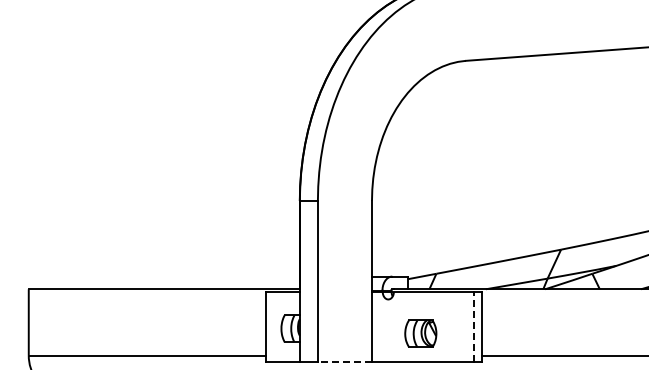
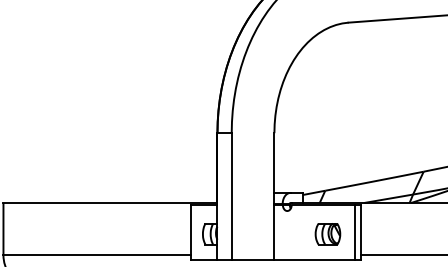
line: (474, 326) -> (355, 232), dashed -> solid
part: (420, 333) -> (327, 233), moved
line: (344, 361) -> (252, 259), dashed -> solid

